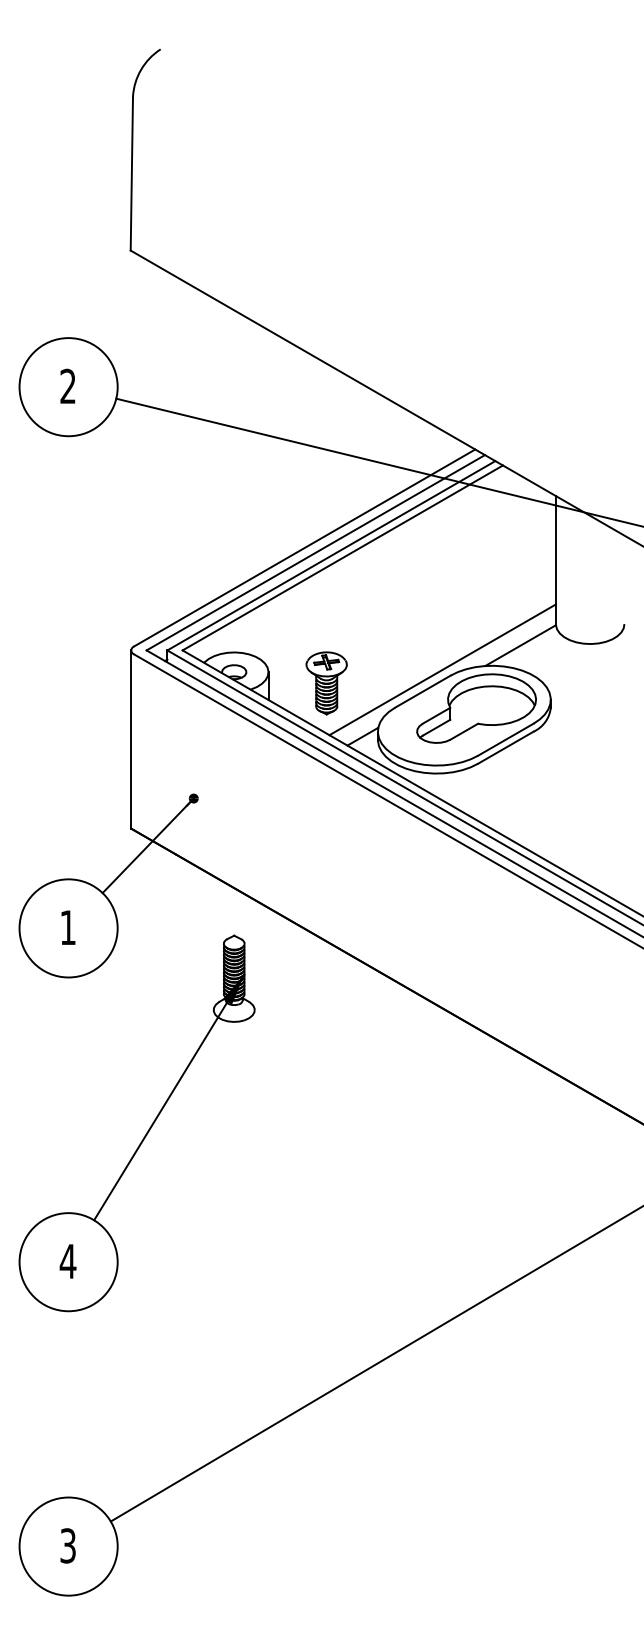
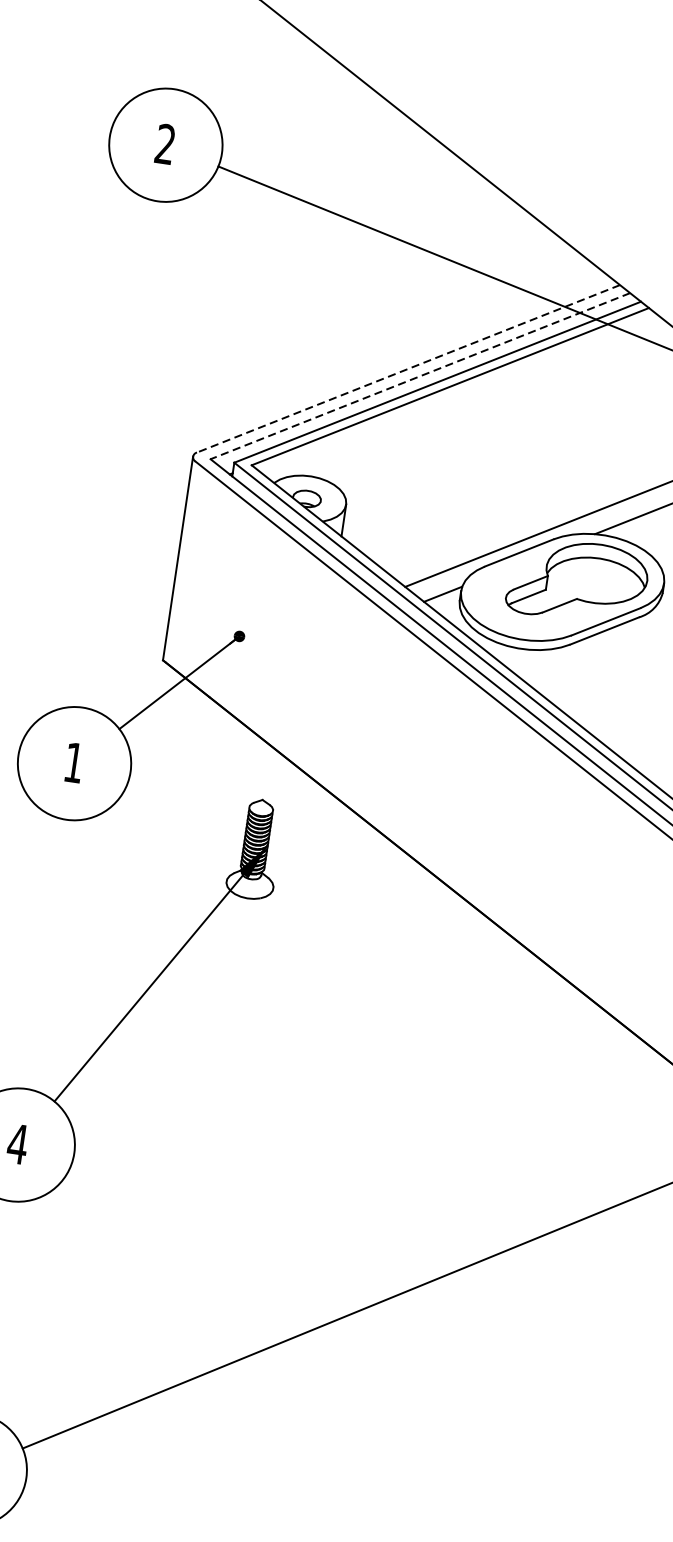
line: (304, 547) -> (408, 368), solid -> dashed
line: (315, 553) -> (419, 376), solid -> dashed
part: (326, 683) -> (410, 527), removed

